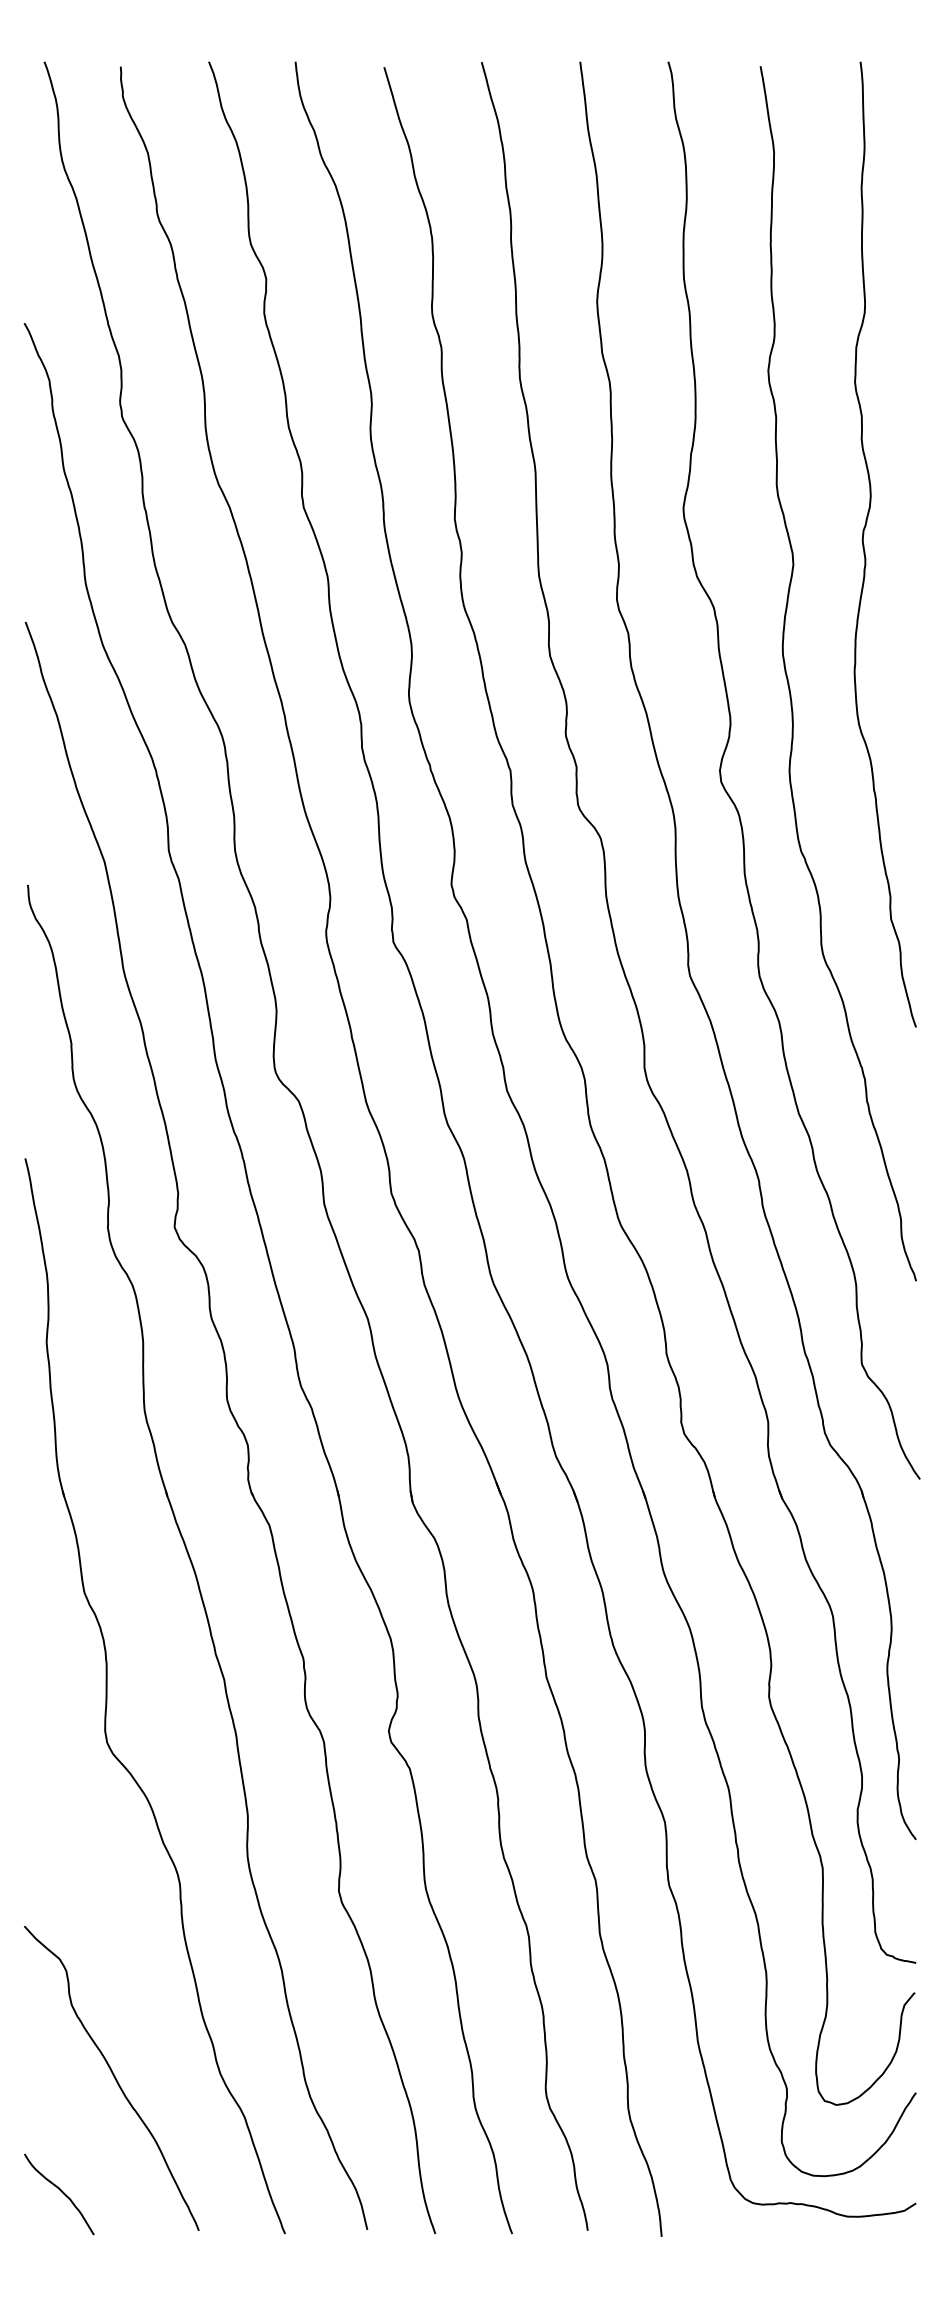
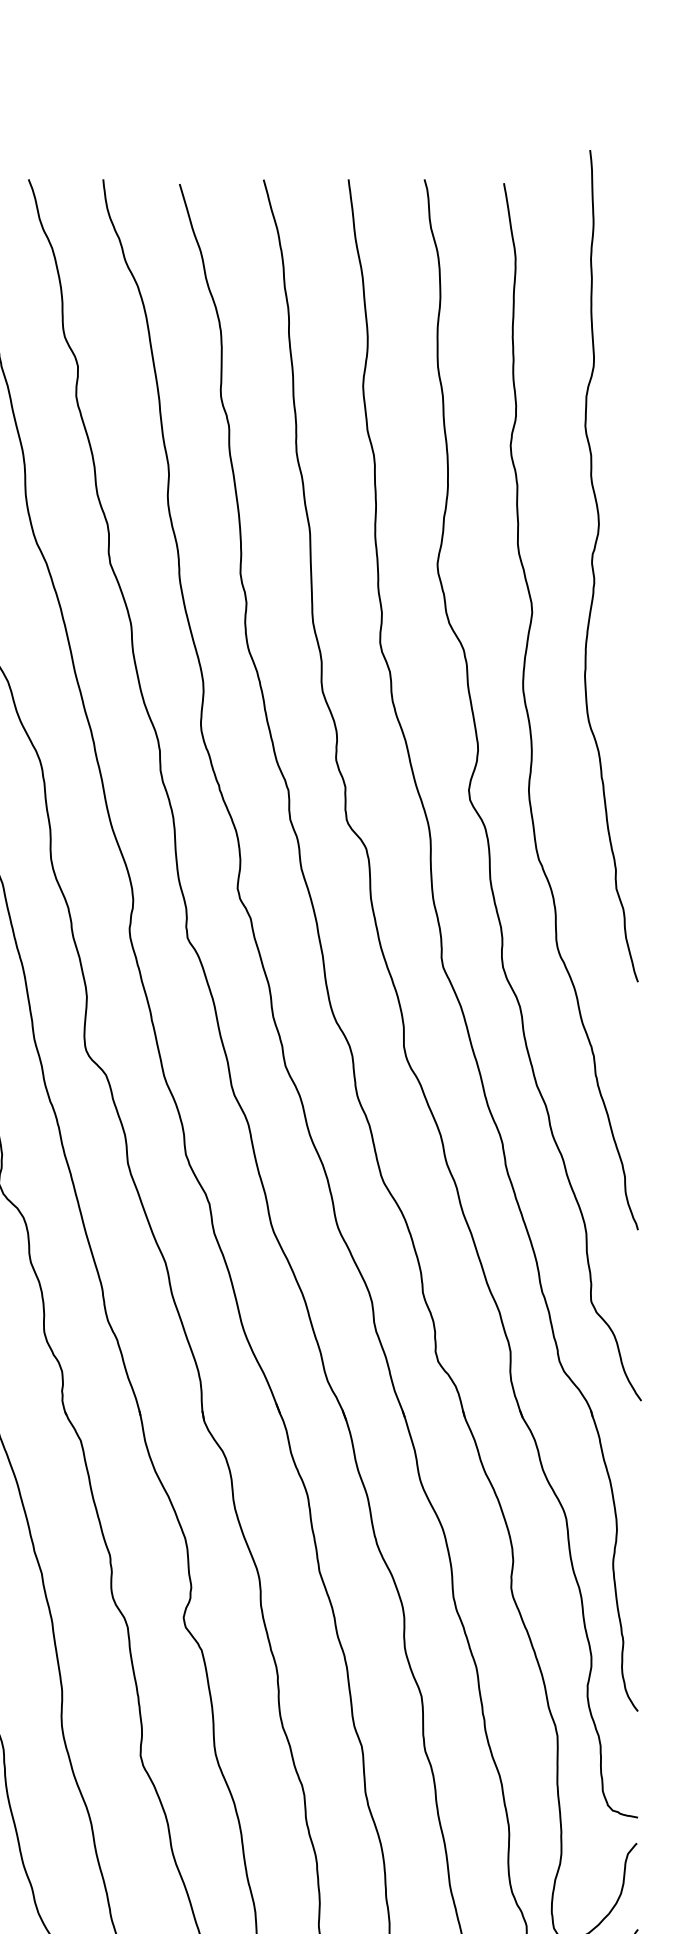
curve: (864, 544) -> (593, 566), moved

